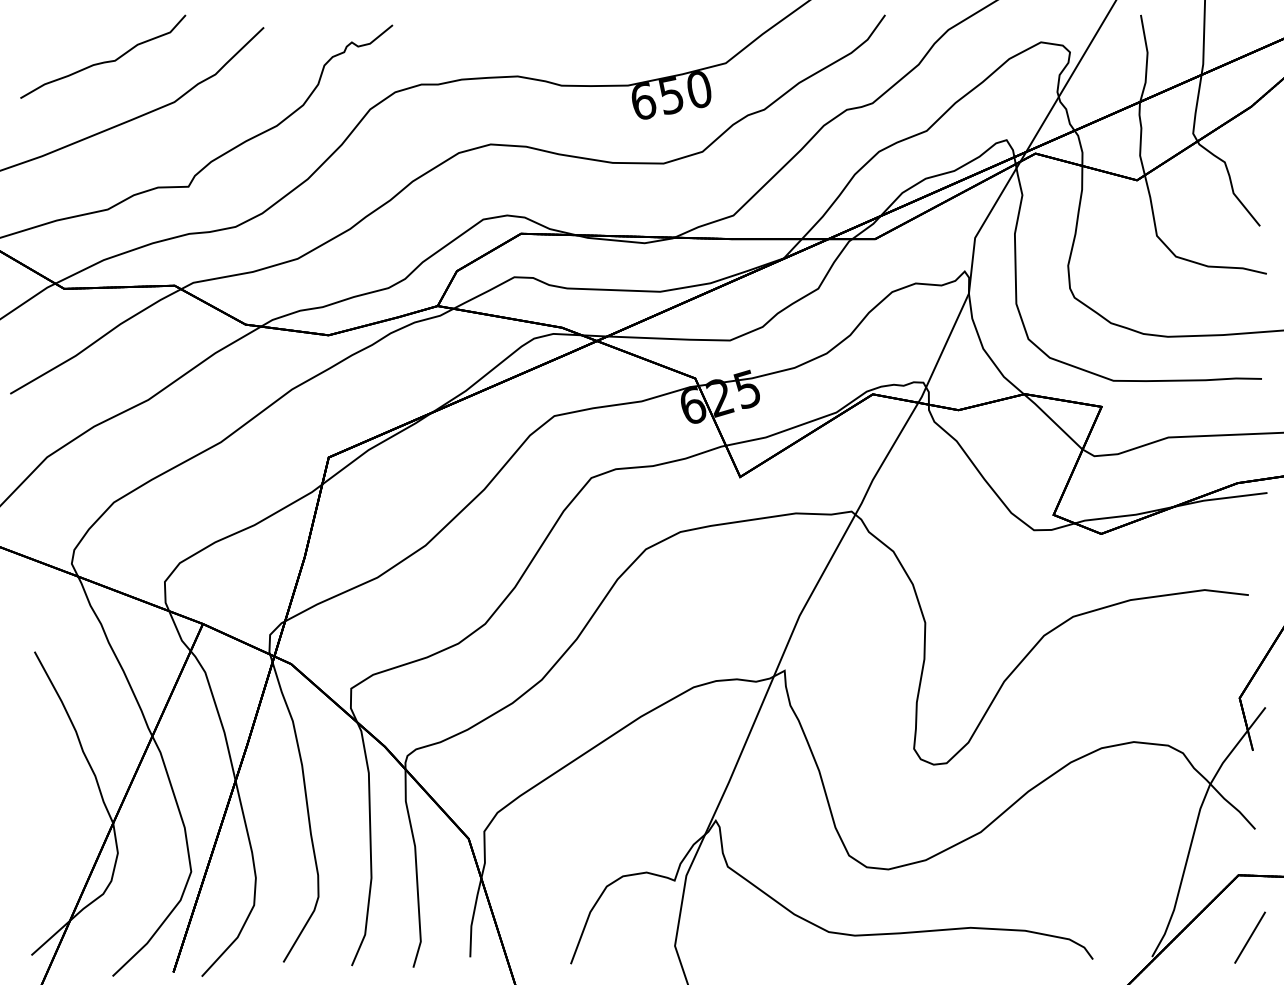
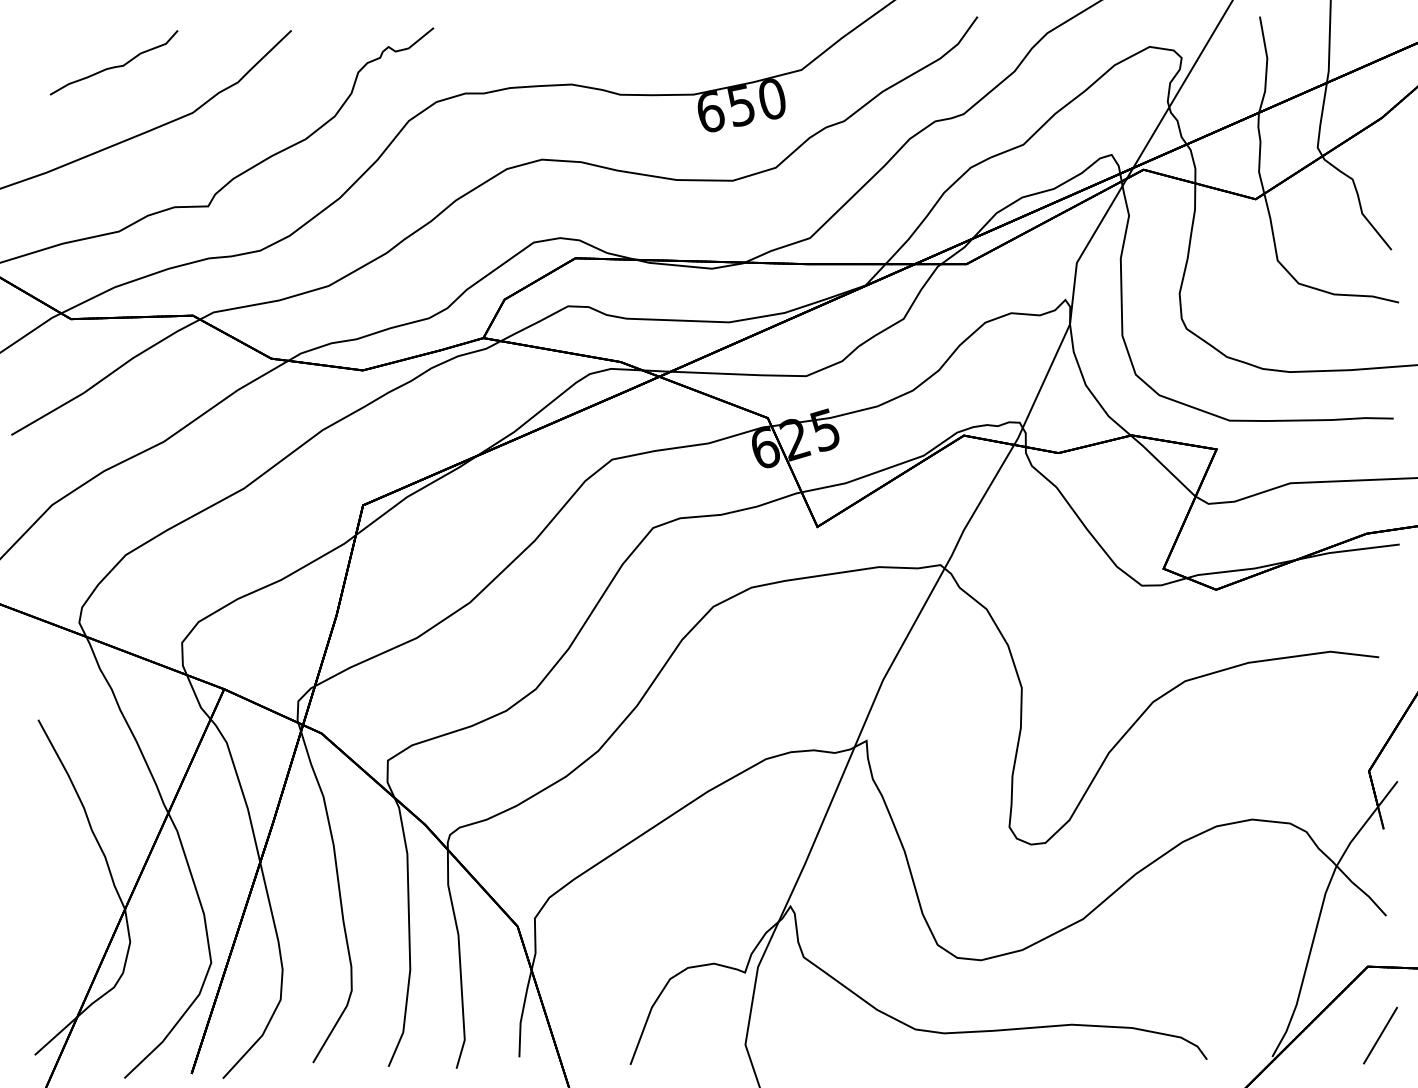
part: (103, 56) -> (114, 62), size x0.7

